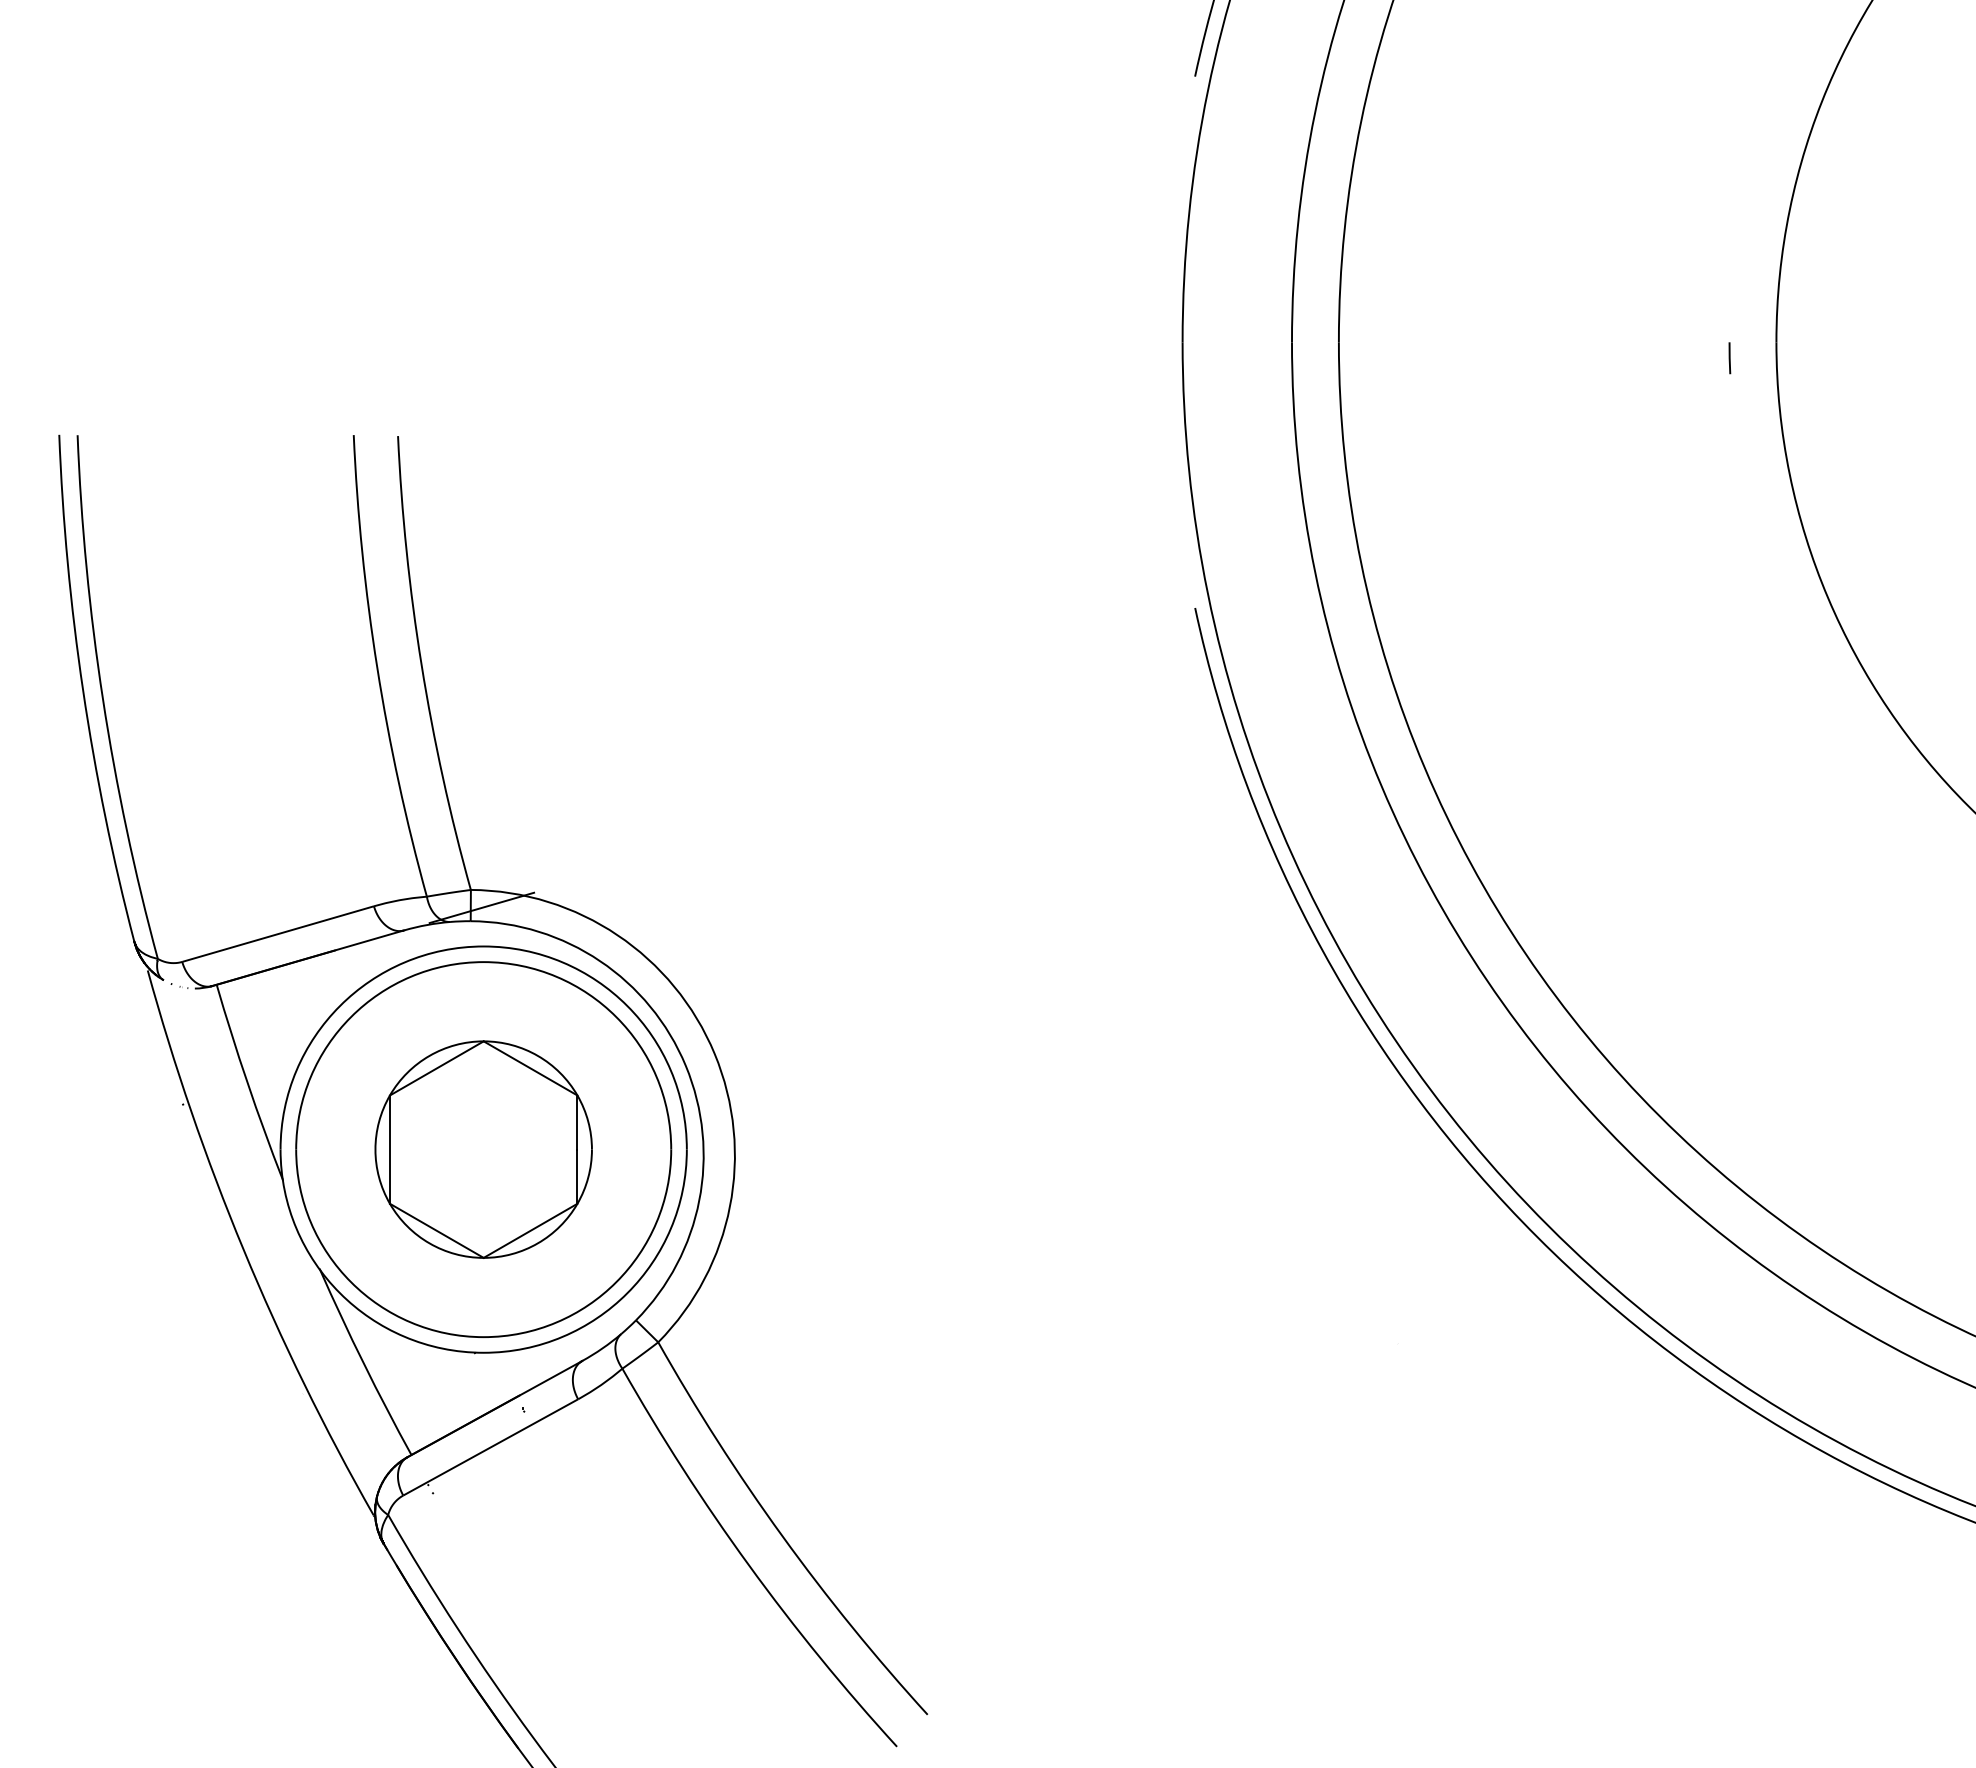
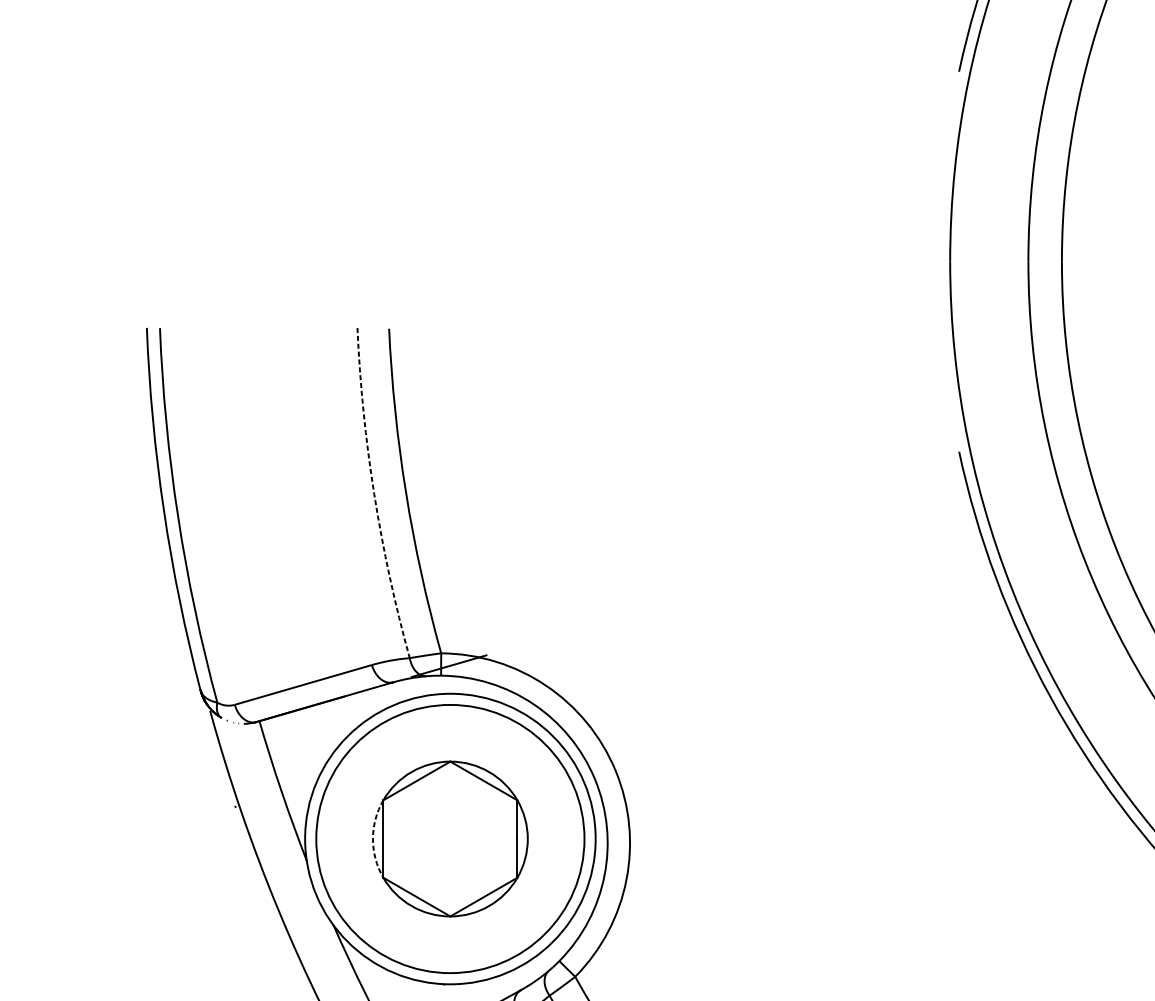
arc: (377, 667) -> (374, 494), solid -> dashed
arc: (375, 1149) -> (373, 838), solid -> dashed

